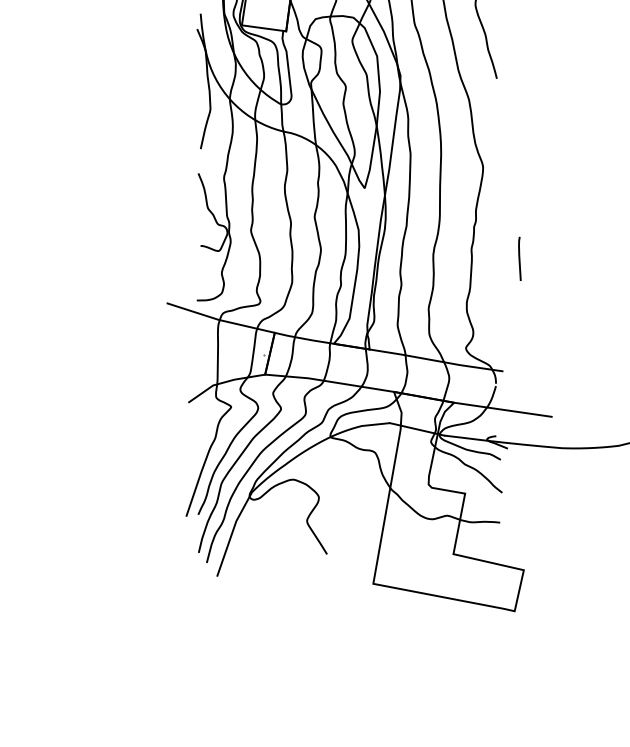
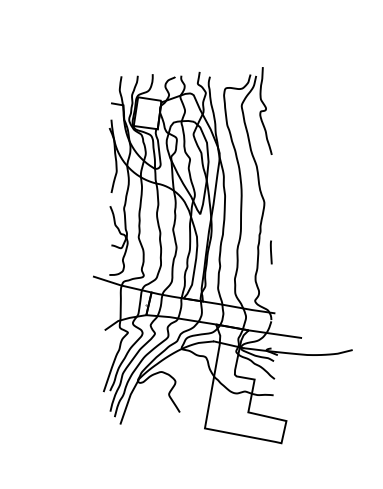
line: (520, 258) -> (271, 252), moved

